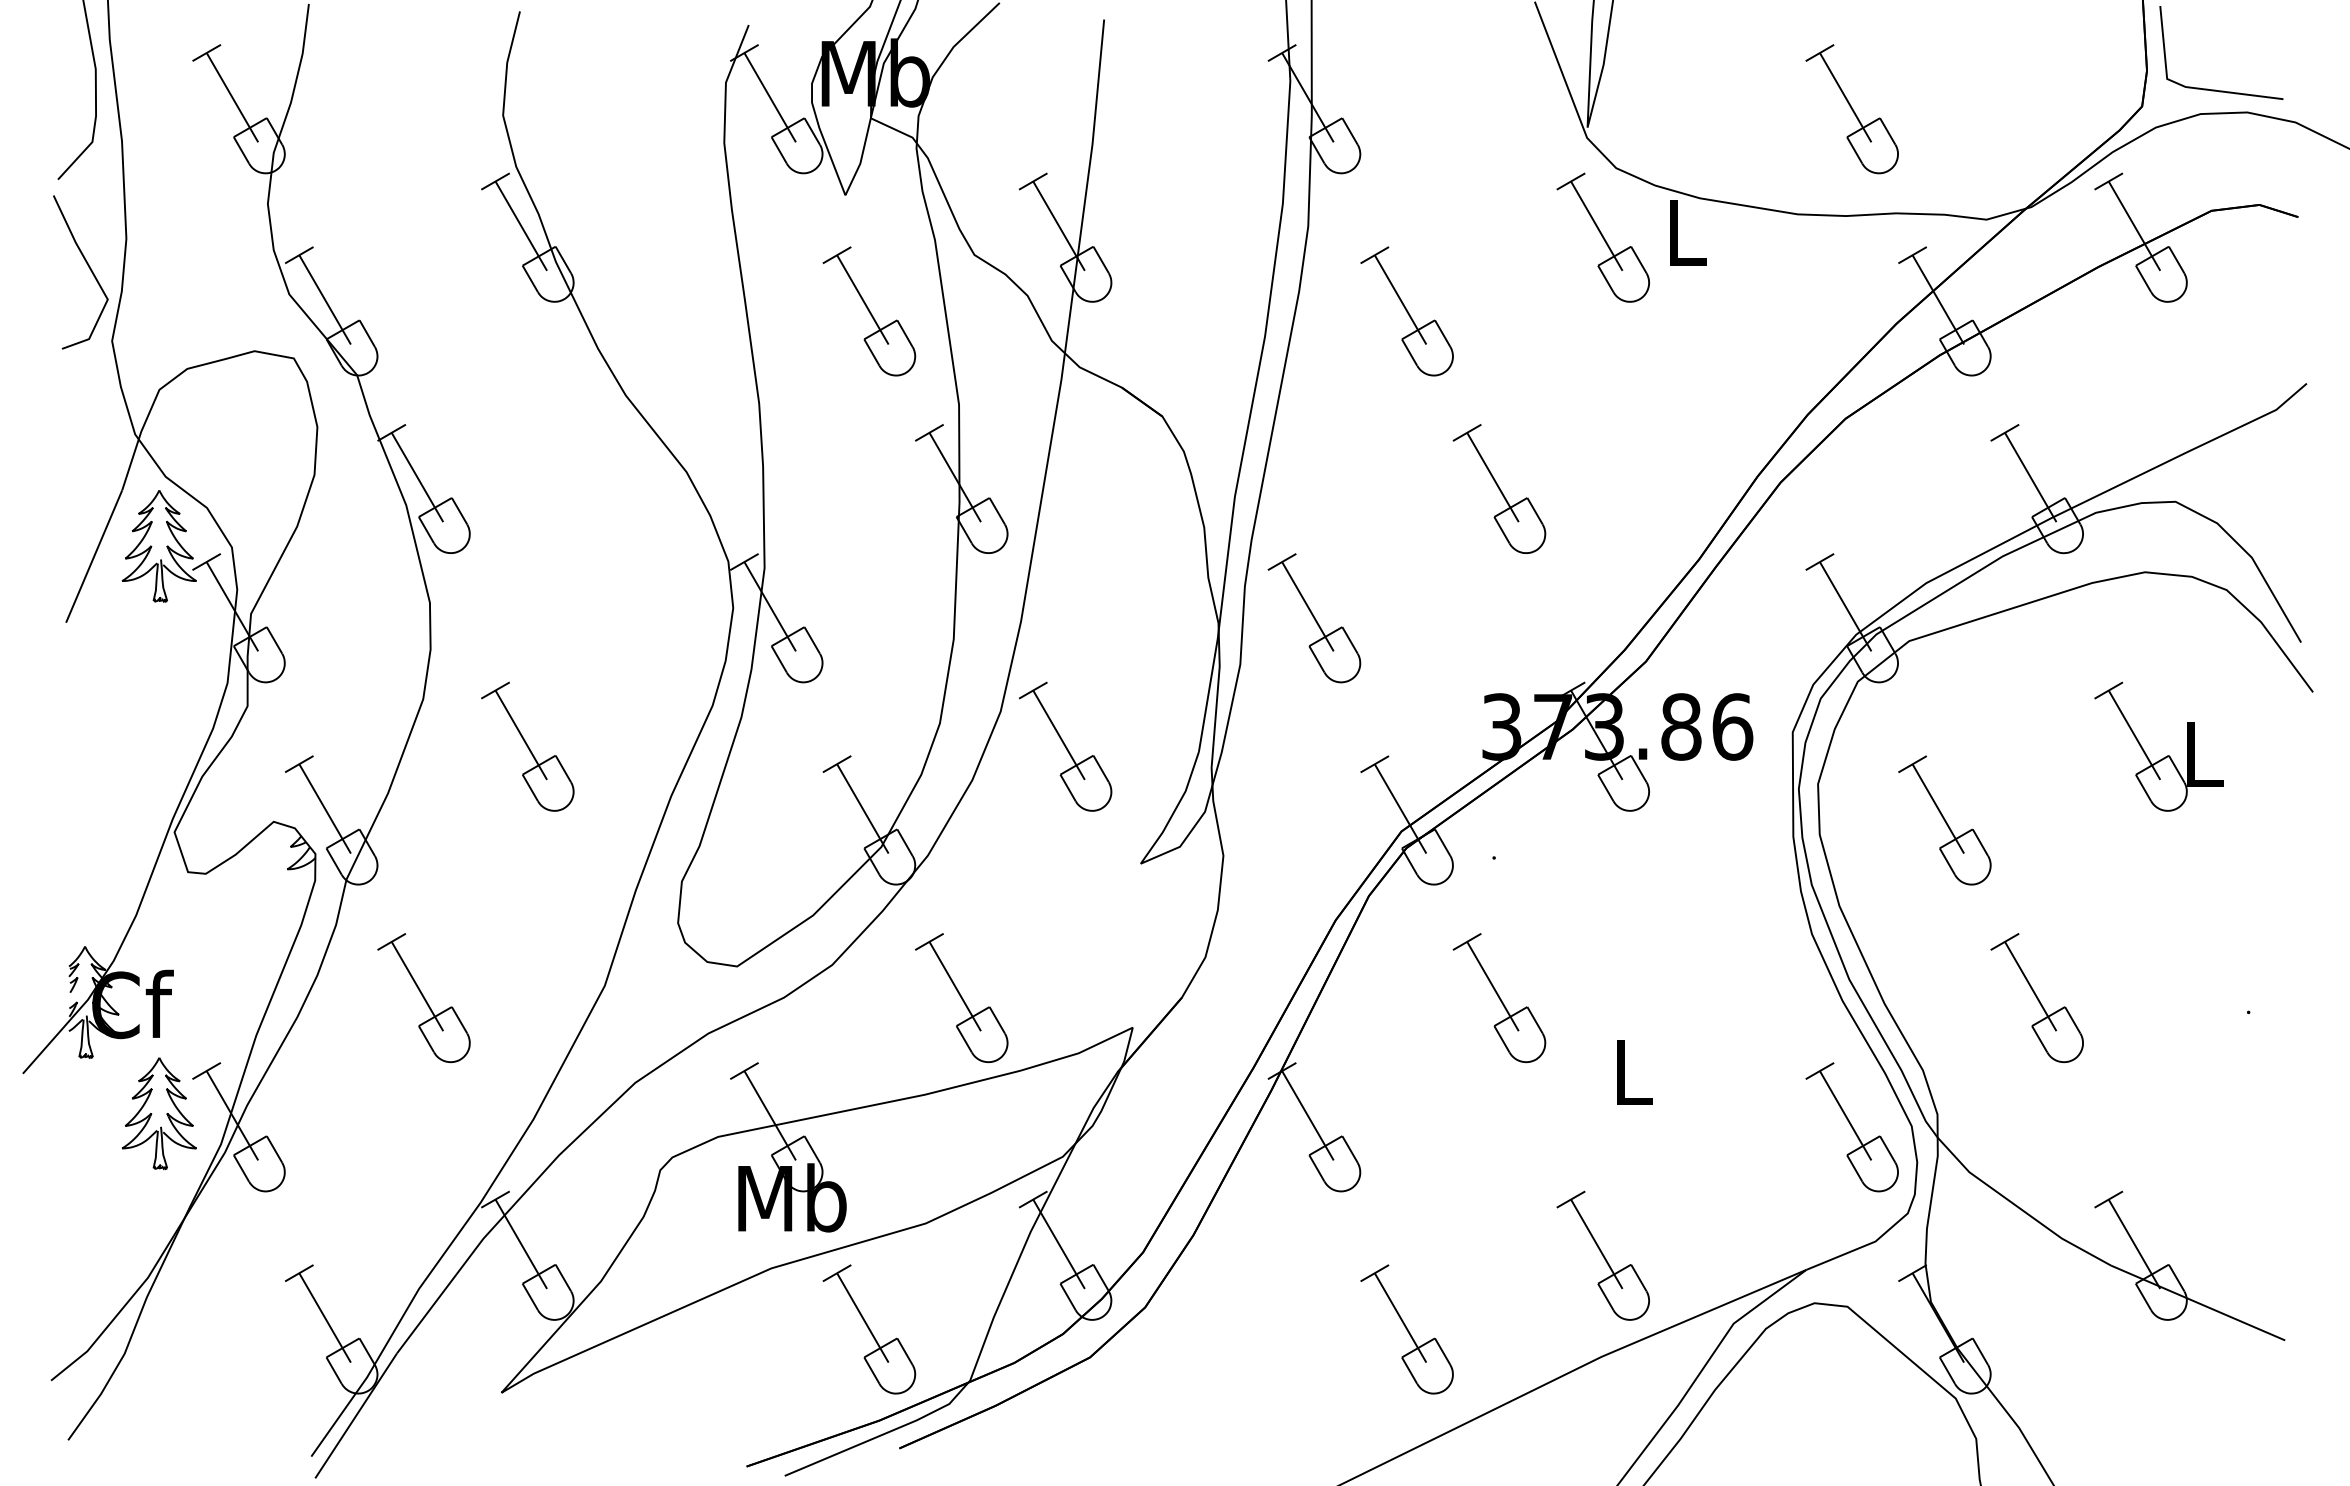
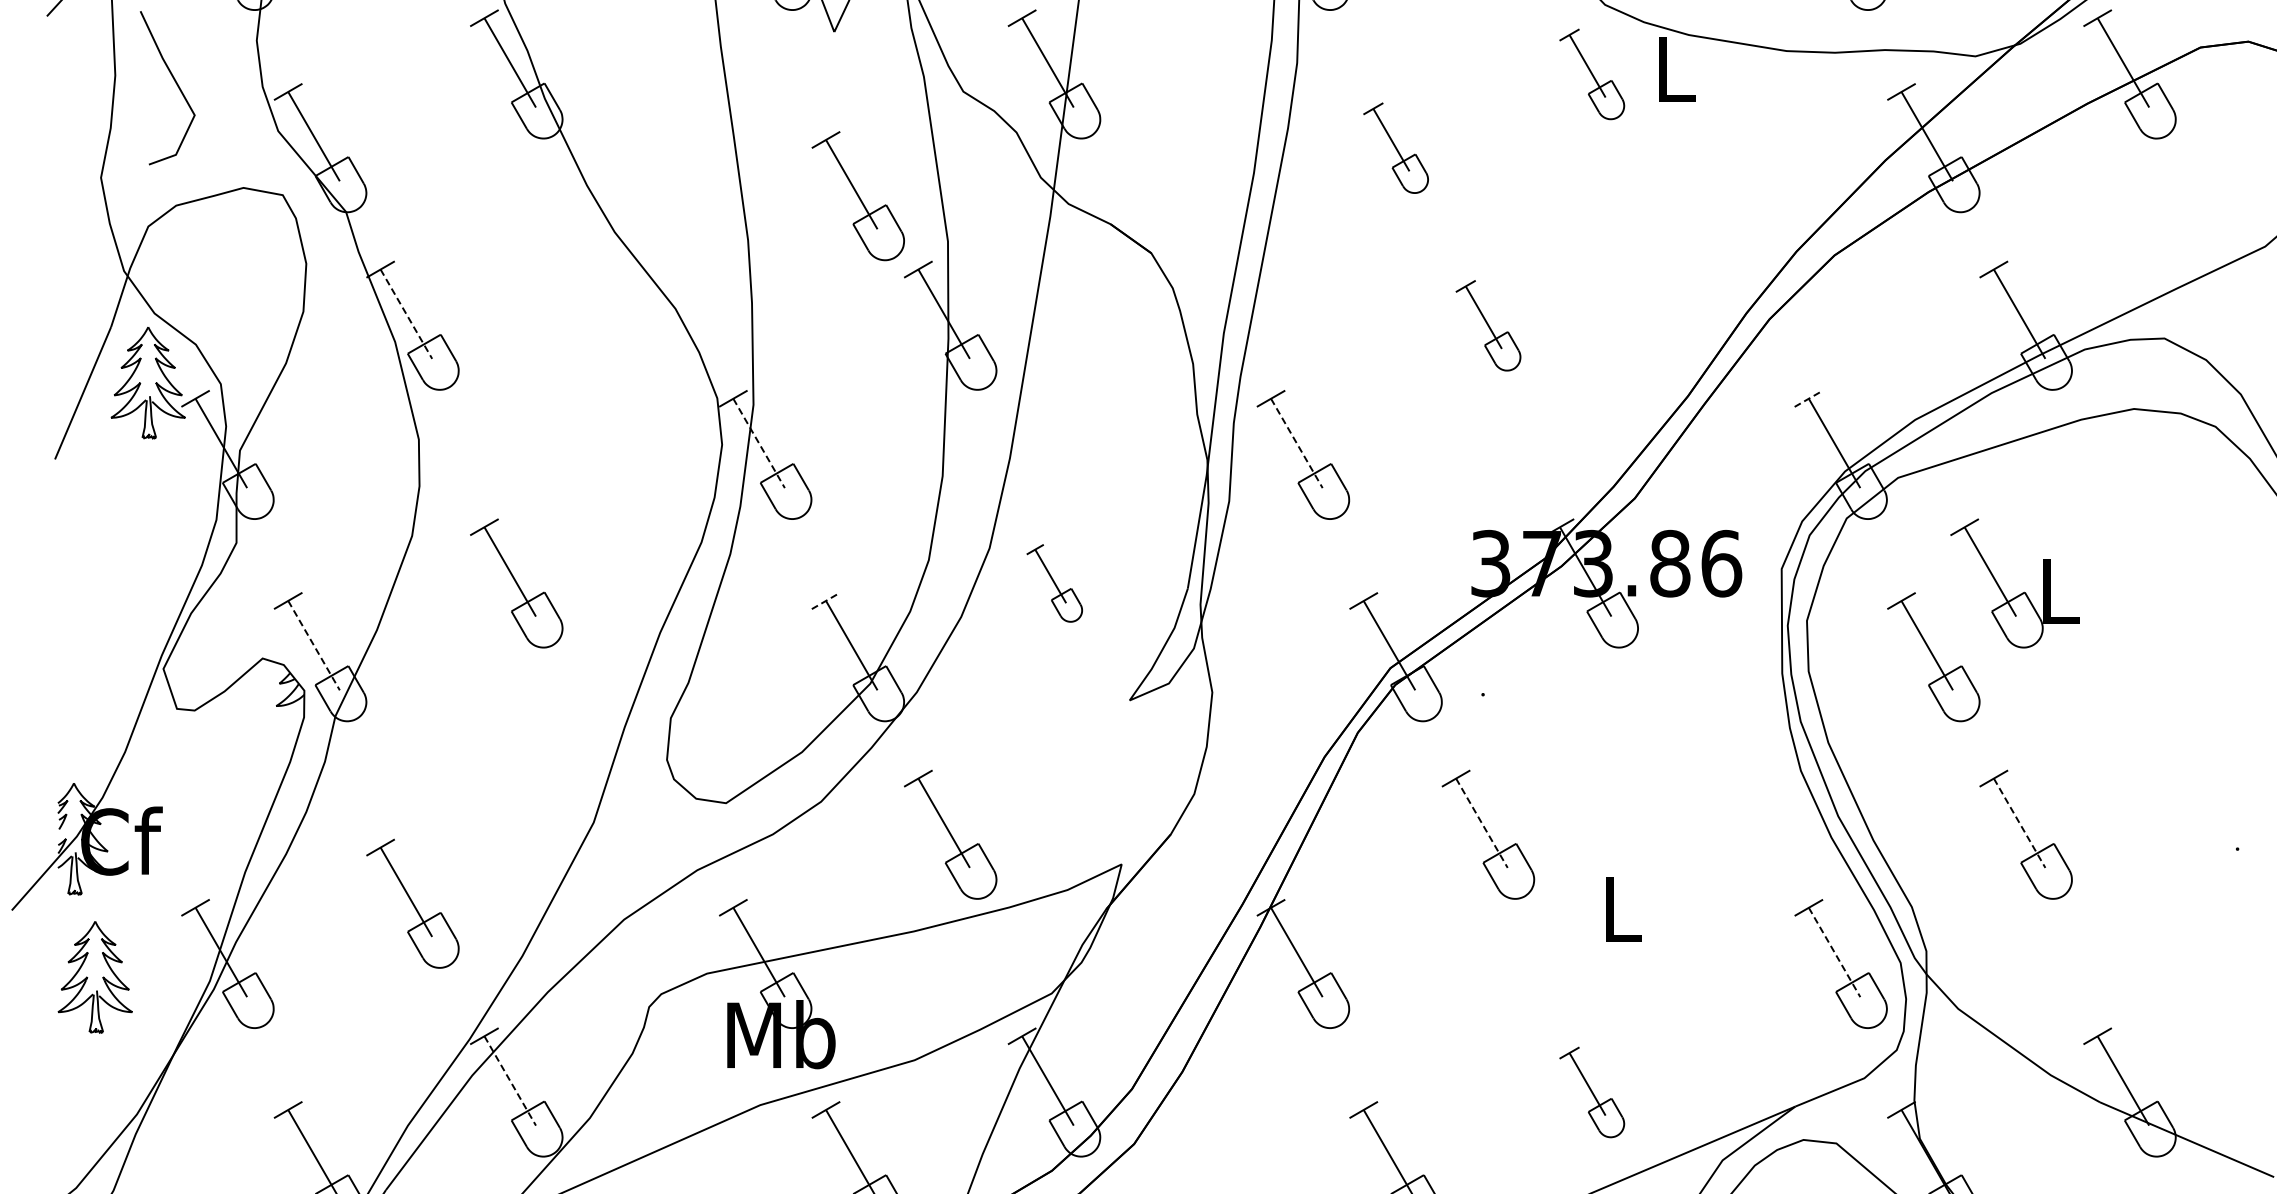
part: (1602, 237) -> (1591, 74), size x0.7
line: (88, 267) -> (175, 83), moved
part: (869, 311) -> (858, 196), moved
part: (1406, 311) -> (1395, 148), size x0.7
line: (417, 477) -> (406, 314), solid -> dashed
part: (1499, 488) -> (1488, 325), size x0.7
line: (1820, 561) -> (1809, 398), solid -> dashed
line: (770, 606) -> (759, 443), solid -> dashed
line: (1307, 606) -> (1296, 443), solid -> dashed
part: (1065, 746) -> (1054, 583), size x0.6
part: (2163, 757) -> (2019, 594), moved
line: (837, 763) -> (826, 600), solid -> dashed
line: (325, 808) -> (314, 645), solid -> dashed
line: (1492, 986) -> (1481, 823), solid -> dashed
line: (2030, 986) -> (2019, 823), solid -> dashed
part: (423, 998) -> (412, 904), moved
part: (158, 1113) -> (94, 977), moved
line: (1845, 1115) -> (1834, 952), solid -> dashed
line: (521, 1244) -> (510, 1081), solid -> dashed
part: (1602, 1255) -> (1591, 1092), size x0.7

